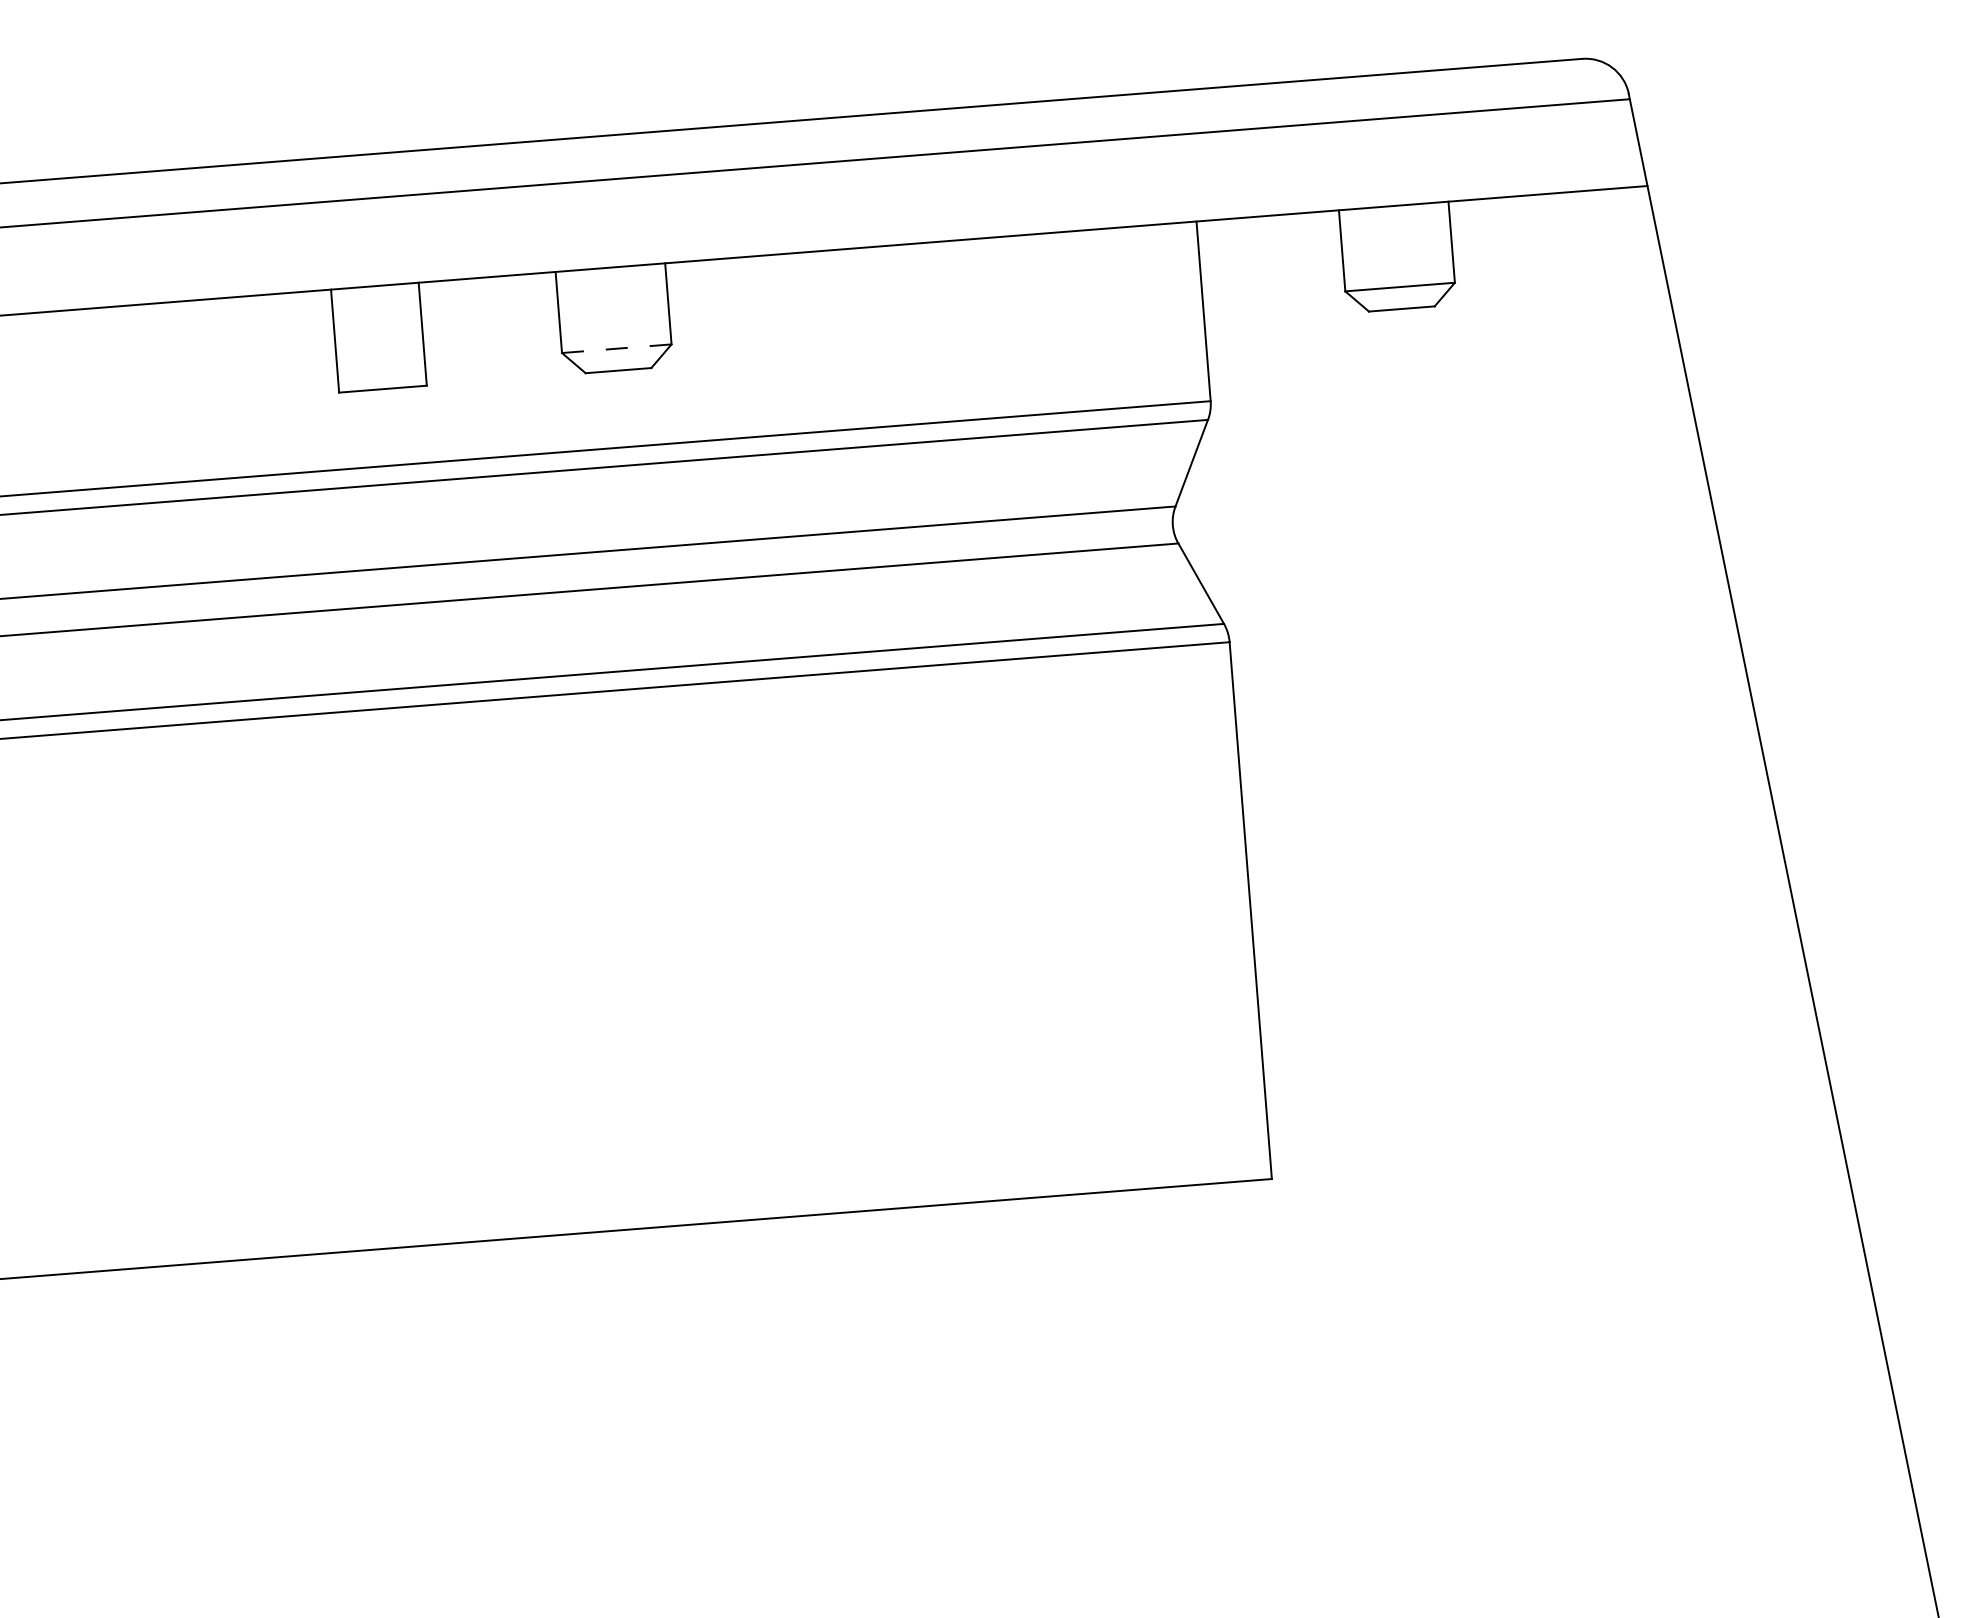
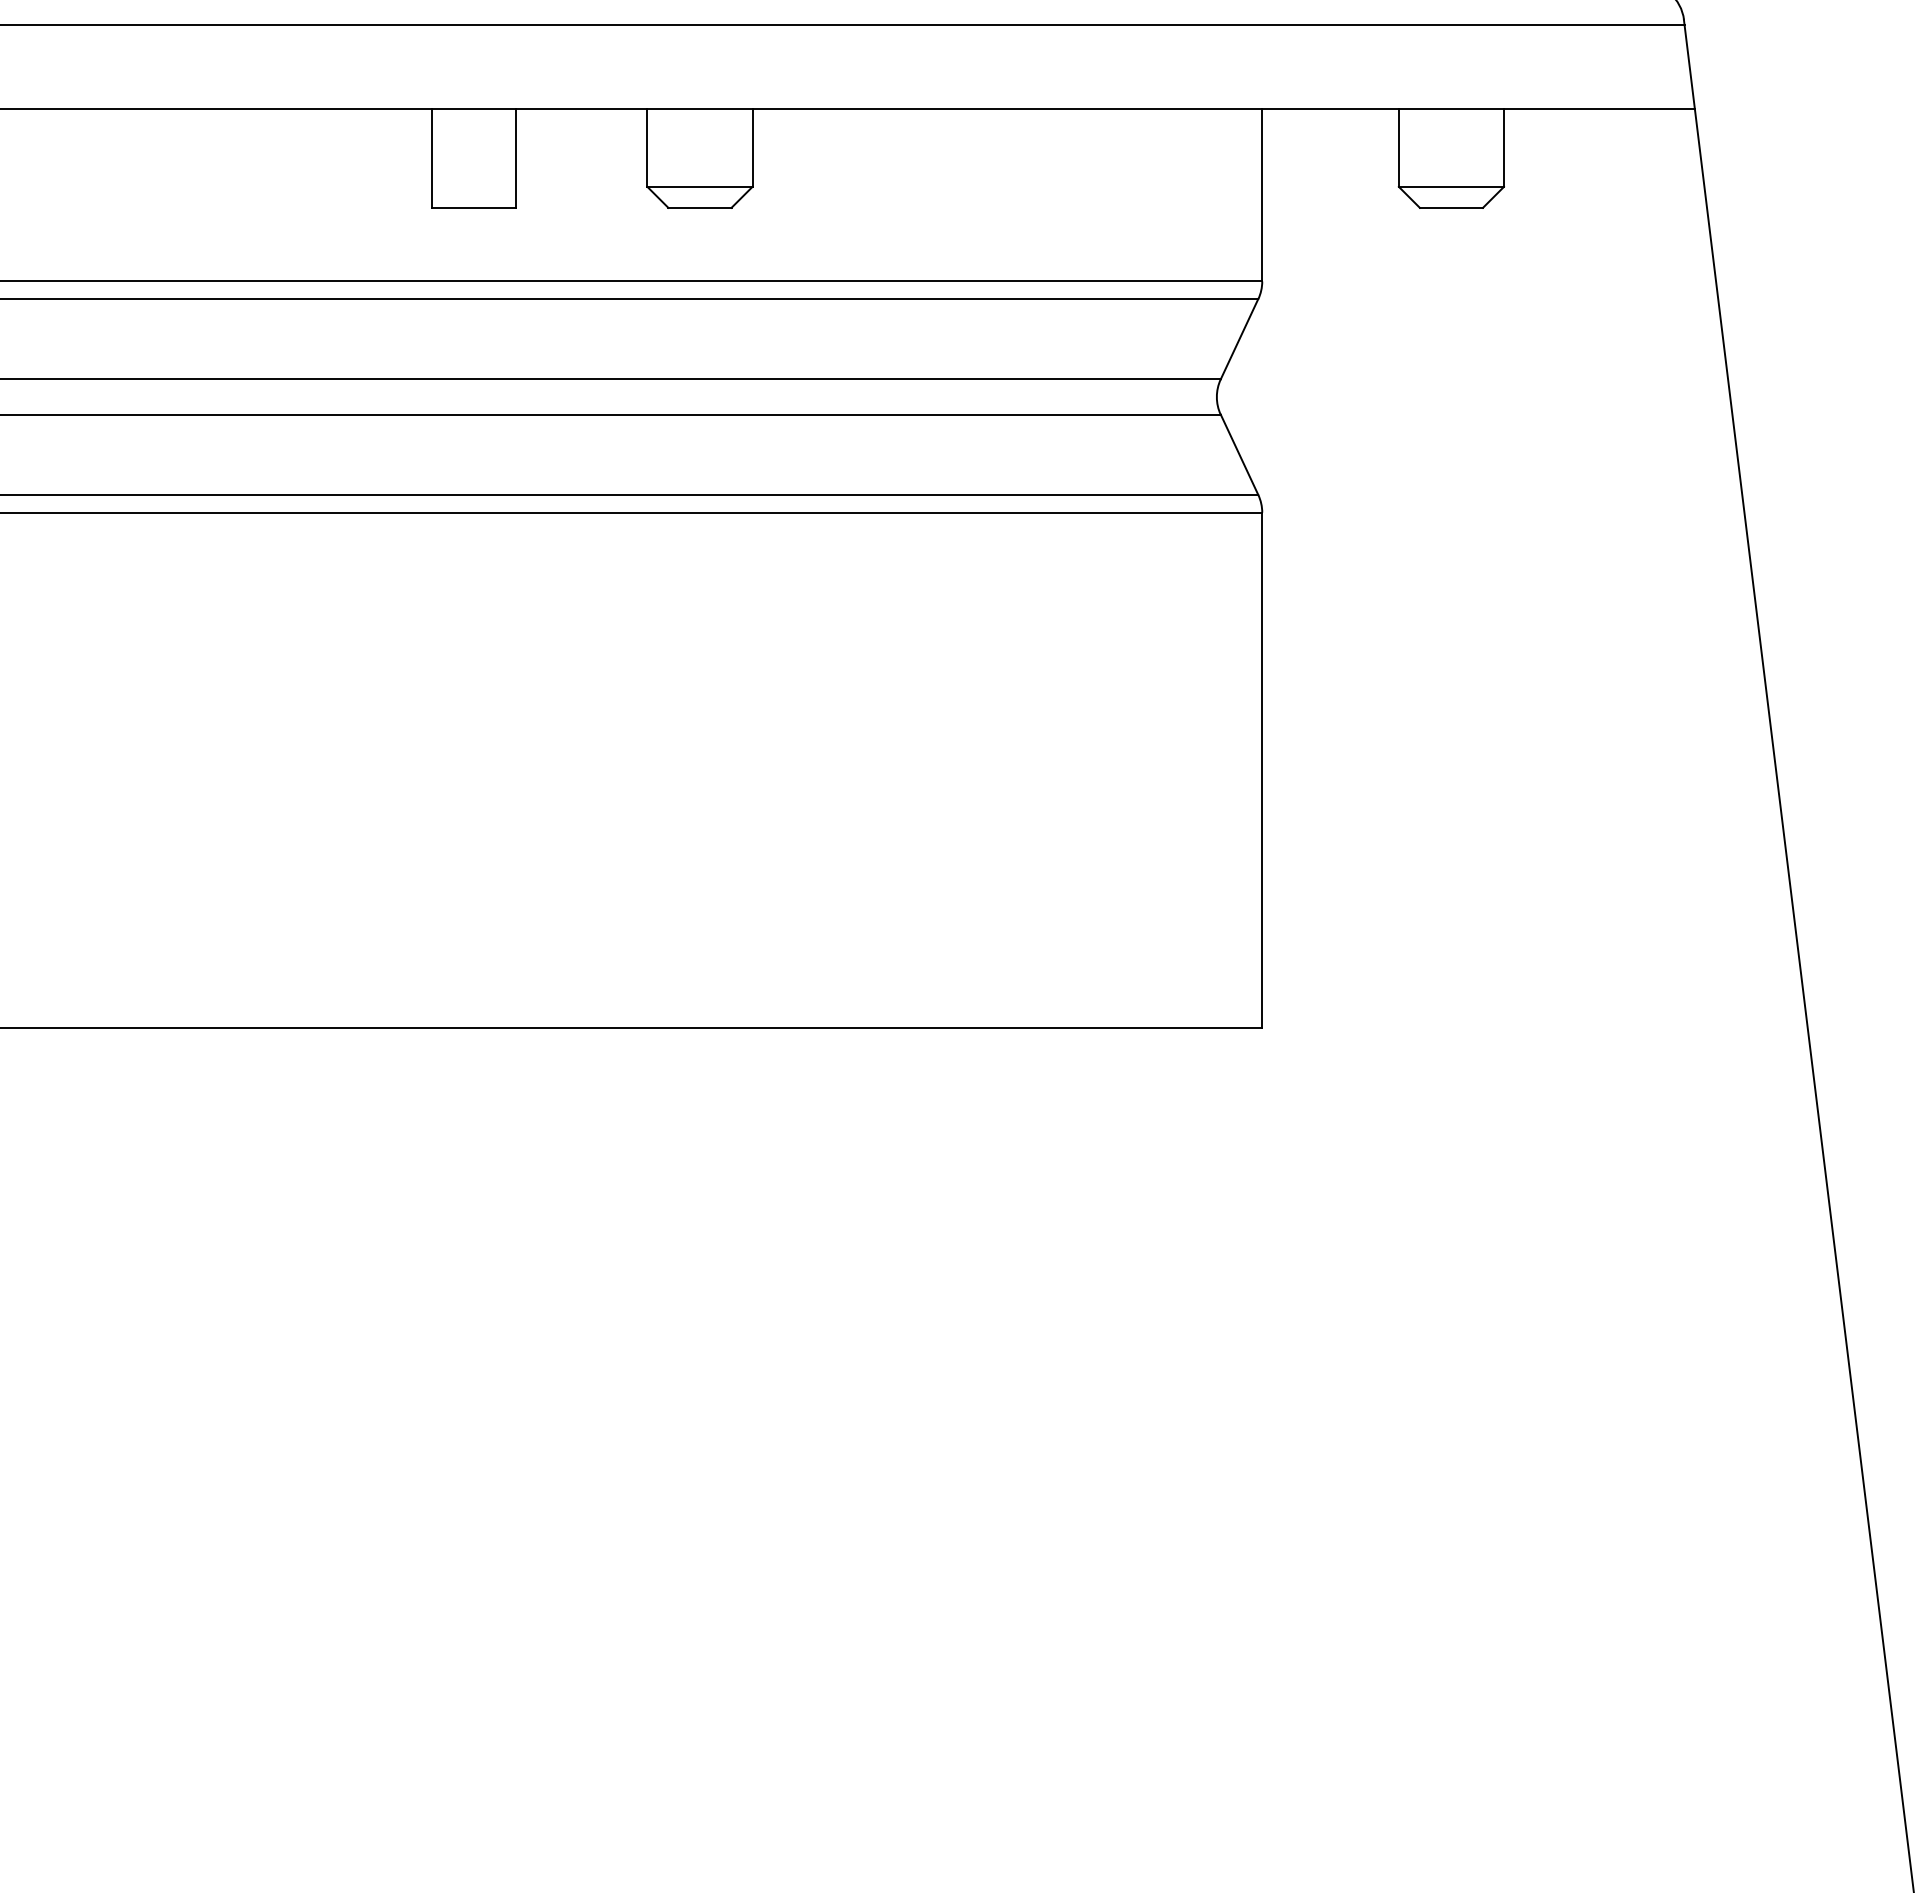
line: (616, 348) -> (699, 186), dashed -> solid

